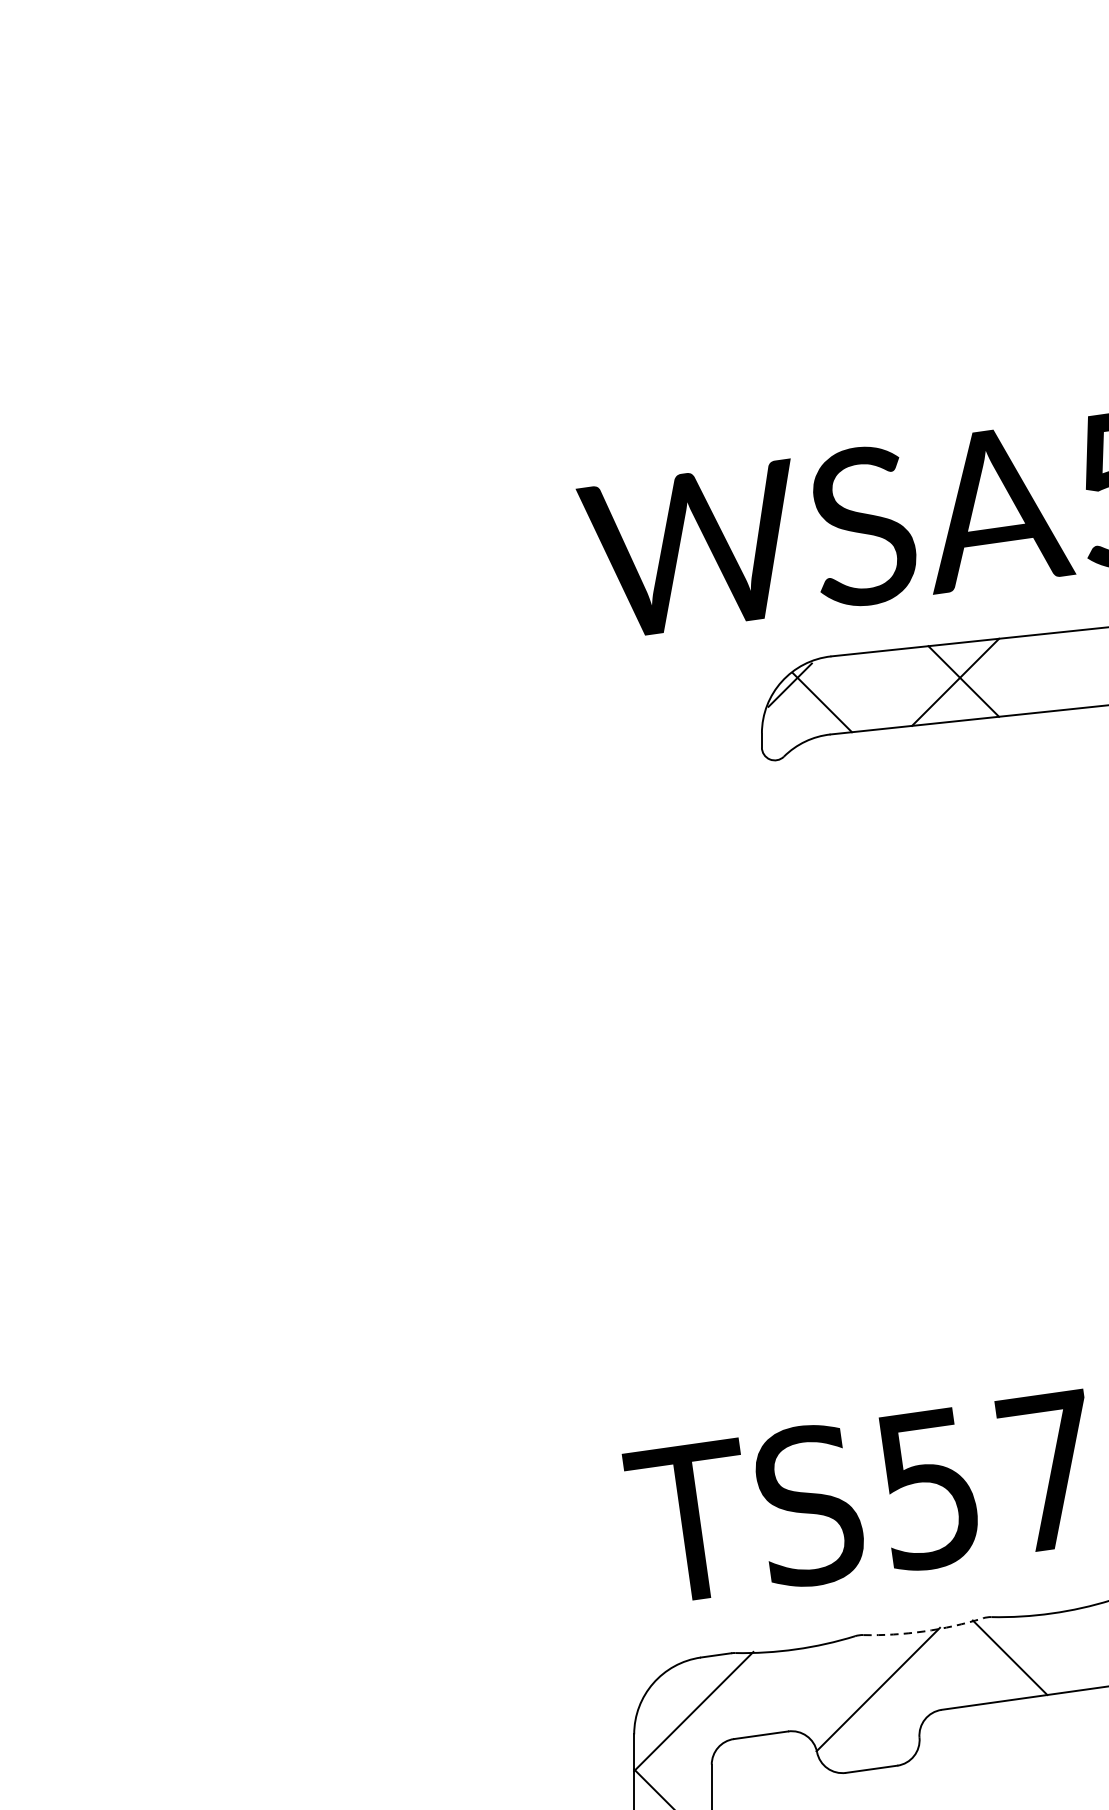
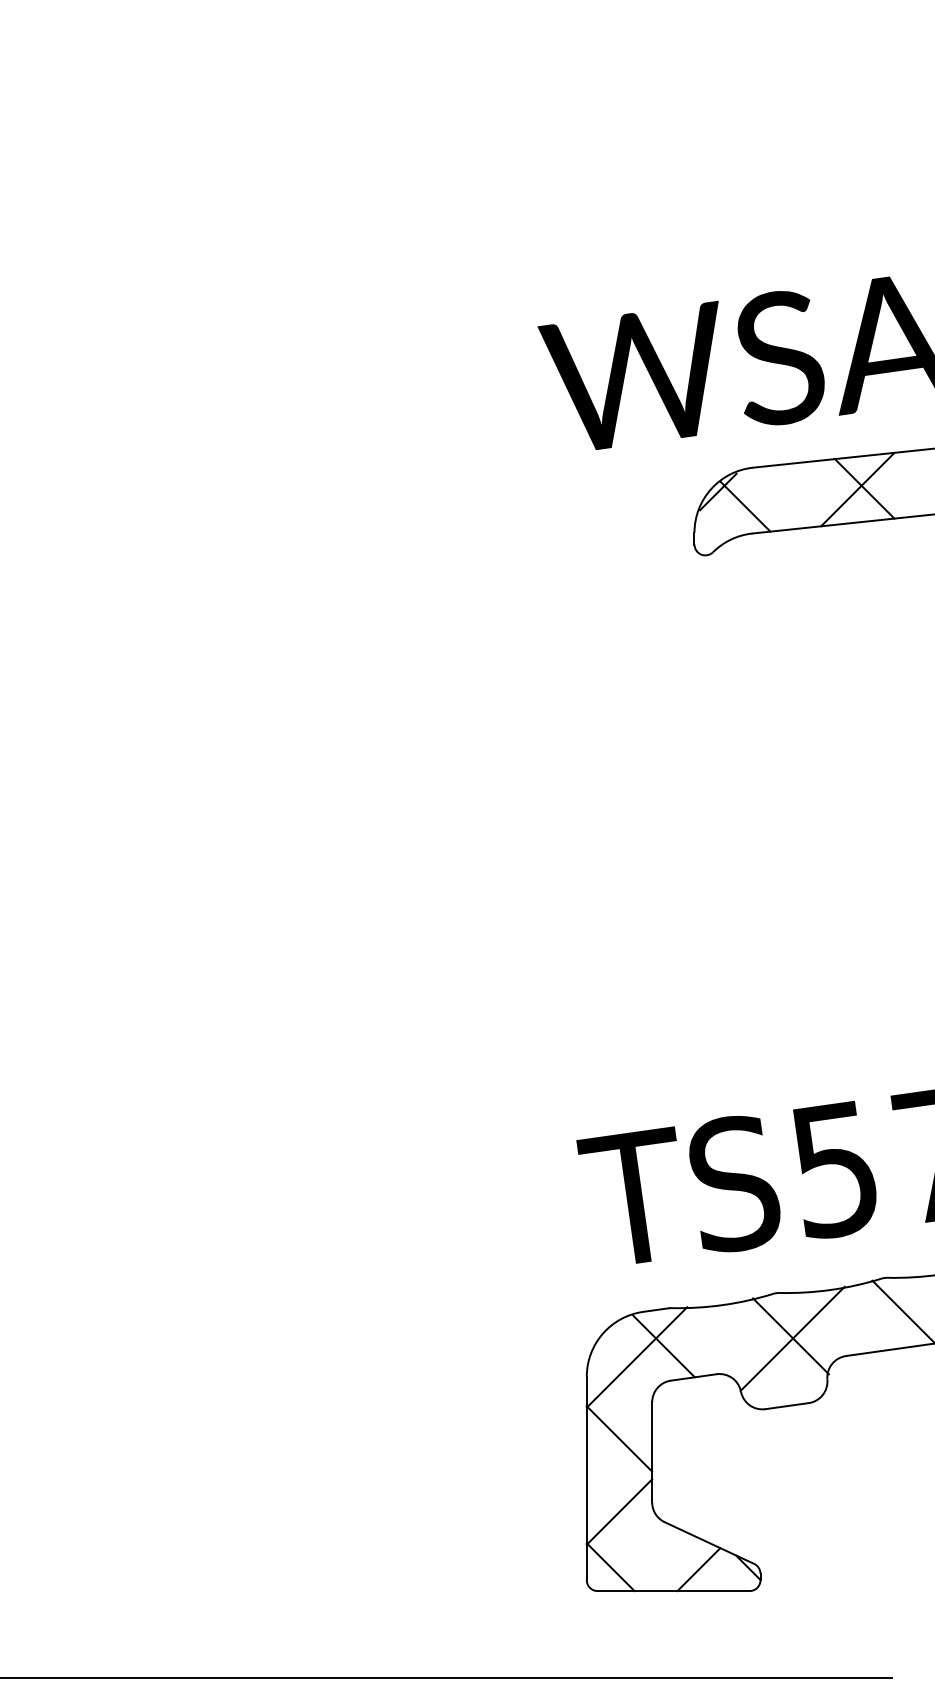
arc: (924, 1630) -> (831, 1289), dashed -> solid
line: (875, 1686) -> (790, 1336), added
line: (725, 1698) -> (663, 1346), added

